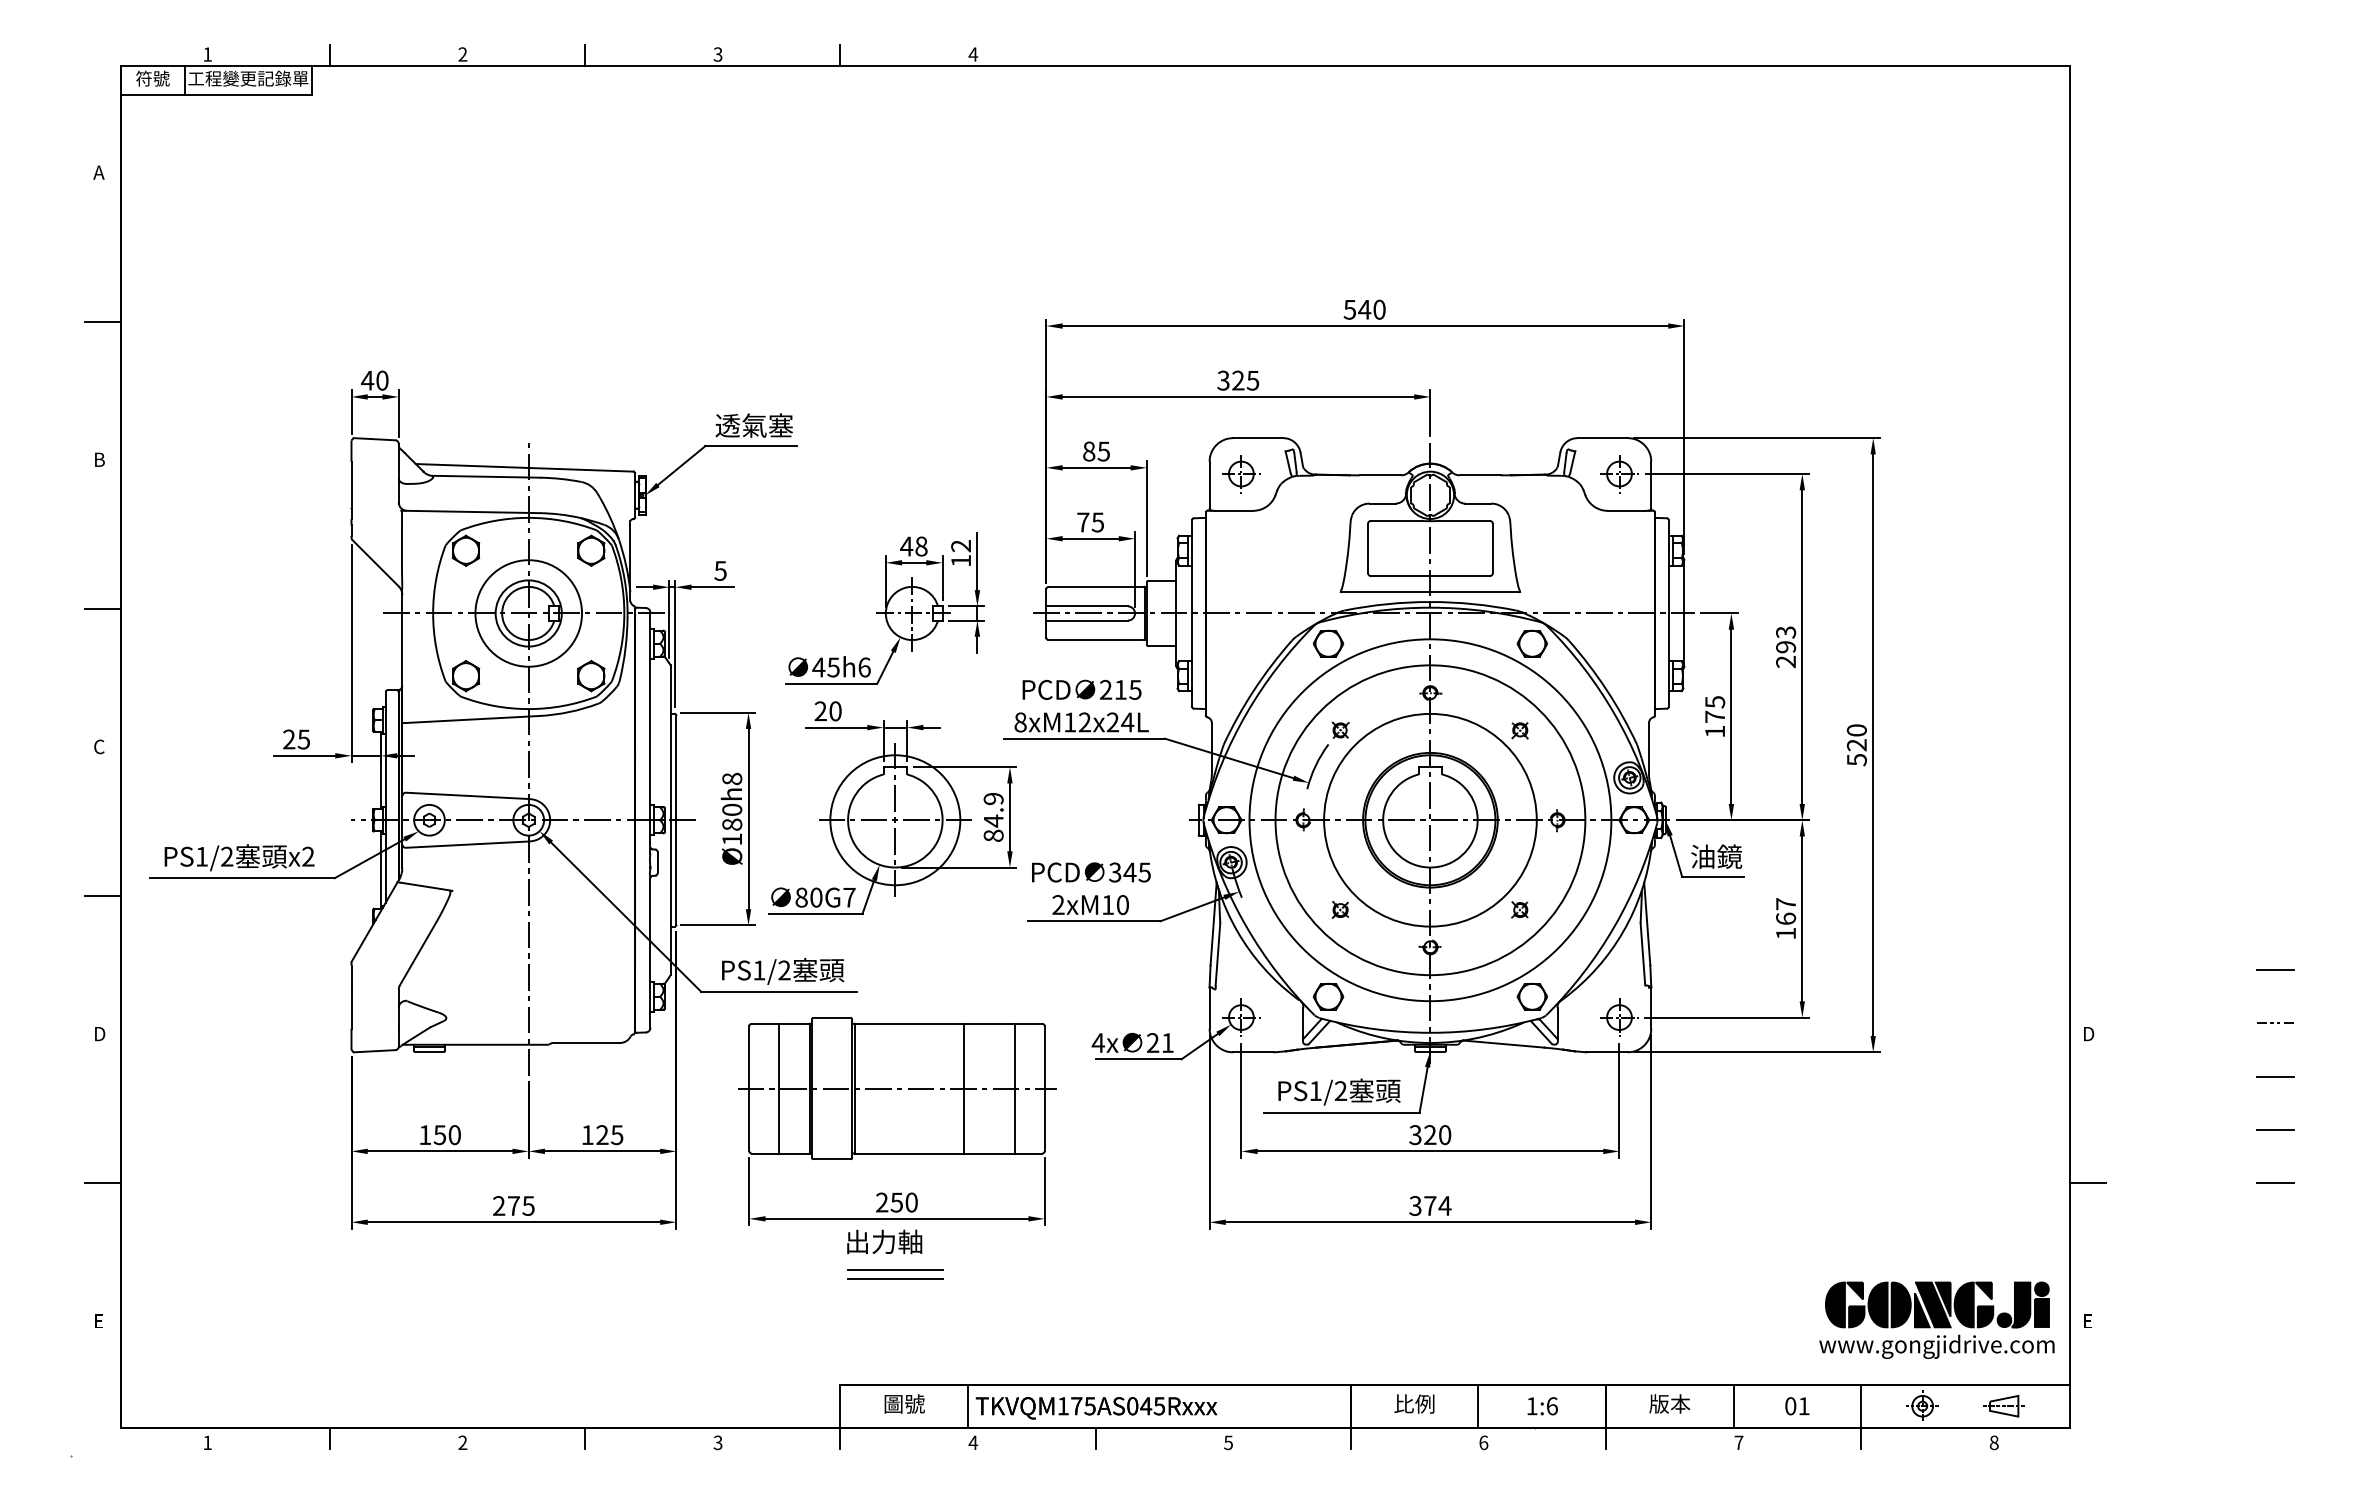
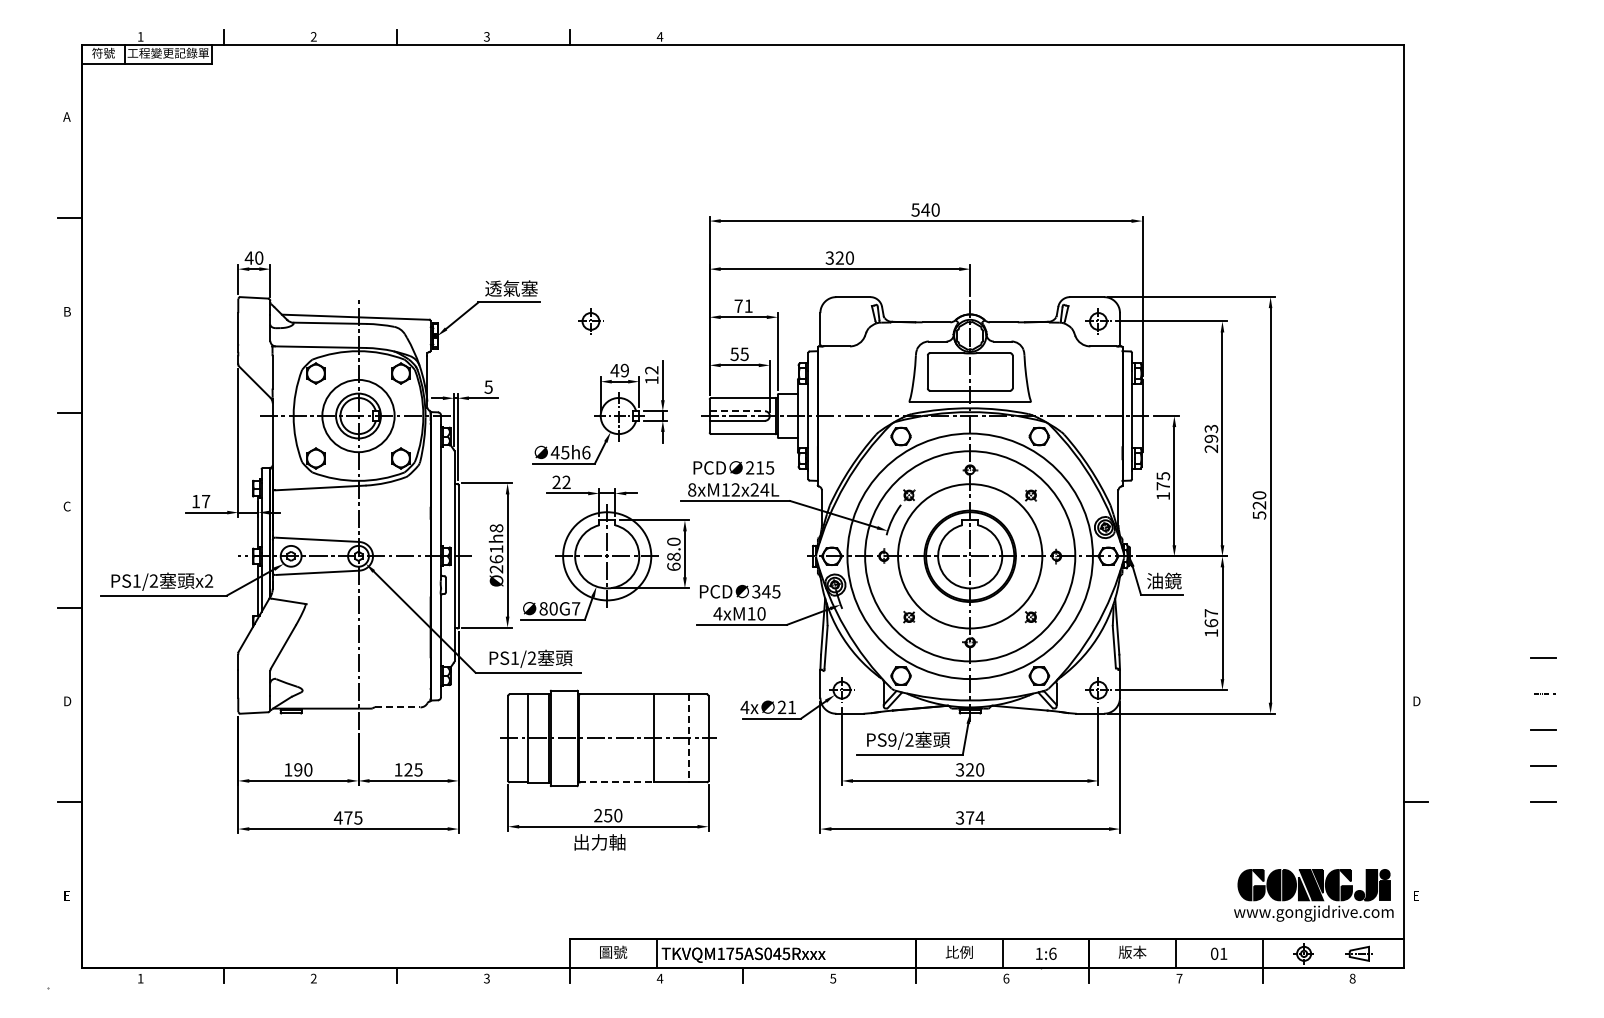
text: (1252, 379) -> (849, 257), 325 -> 320
text: (1096, 450) -> (743, 305), 85 -> 71
part: (1240, 474) -> (590, 321), moved
text: (1082, 522) -> (734, 354), 75 -> 55
text: (920, 546) -> (624, 370), 48 -> 49
line: (1087, 606) -> (737, 411), solid -> dashed
text: (835, 711) -> (566, 482), 20 -> 22
text: (297, 739) -> (201, 501), 25 -> 17
text: (993, 816) -> (673, 553), 84.9 -> 68.0
text: (732, 824) -> (496, 559), Ø180h8 -> Ø261h8
text: (1057, 904) -> (717, 613), 2xM10 -> 4xM10
line: (586, 1043) -> (397, 707), solid -> dashed
line: (1015, 1088) -> (688, 738), solid -> dashed
text: (1315, 1090) -> (892, 739), PS1/2 -> PS9/2
text: (440, 1134) -> (298, 769), 150 -> 190
line: (910, 1153) -> (617, 782), solid -> dashed
text: (497, 1205) -> (337, 817), 275 -> 475
line: (895, 1270) -> (607, 861), removed
line: (895, 1278) -> (607, 867), removed

